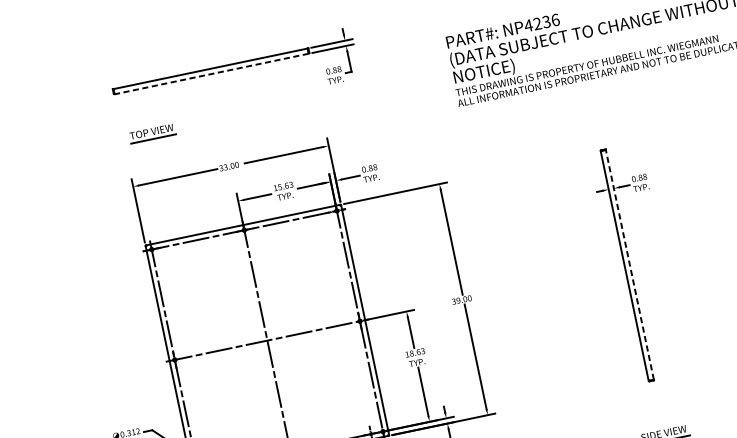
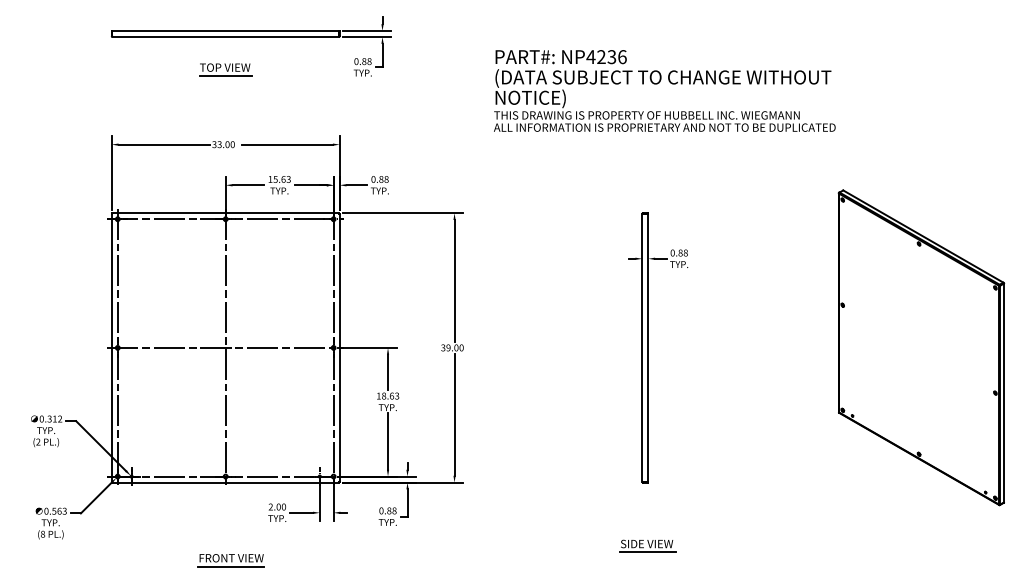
line: (211, 74) -> (225, 37), dashed -> solid
part: (152, 133) -> (225, 69), moved
line: (629, 264) -> (648, 347), dashed -> solid

